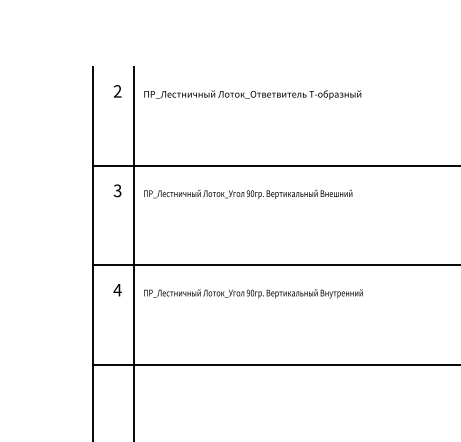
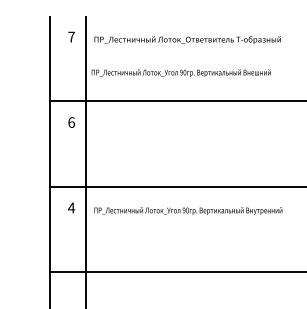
text: (117, 91) -> (71, 37), 2 -> 7
text: (117, 190) -> (71, 122), 3 -> 6
text: (248, 193) -> (181, 72), moved

